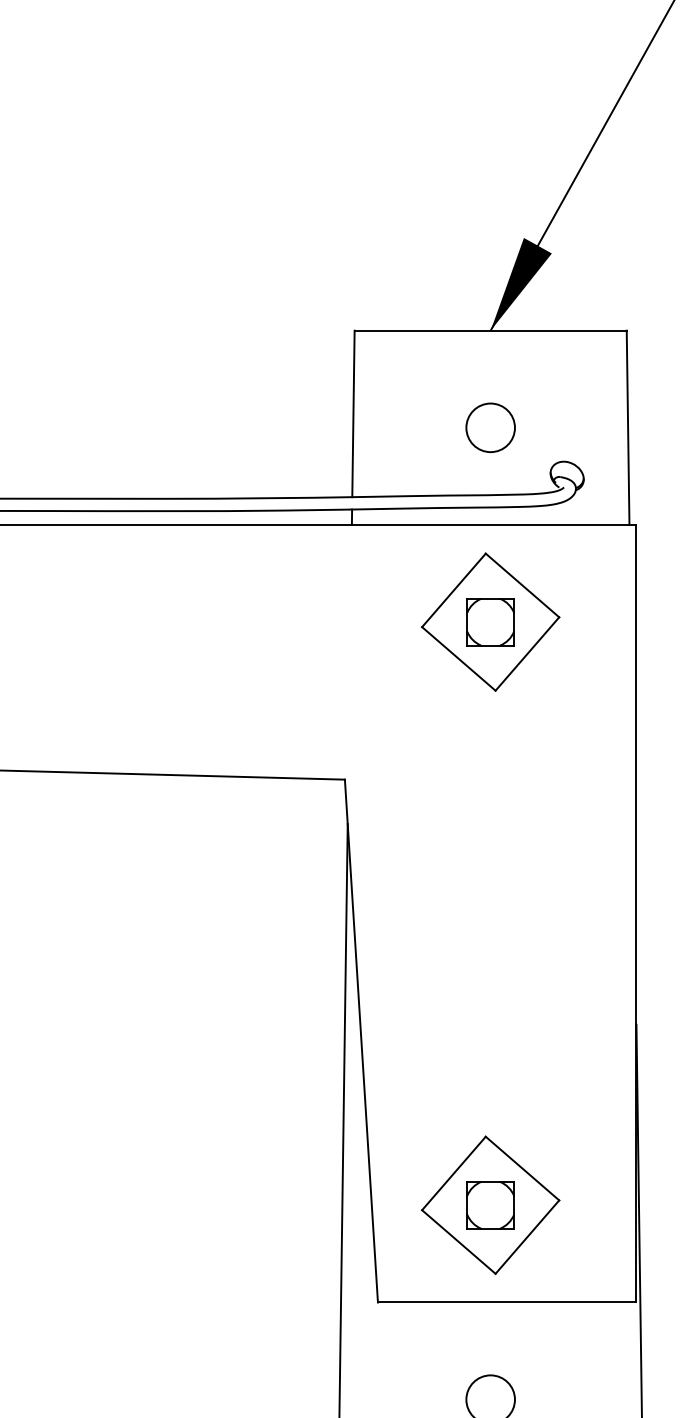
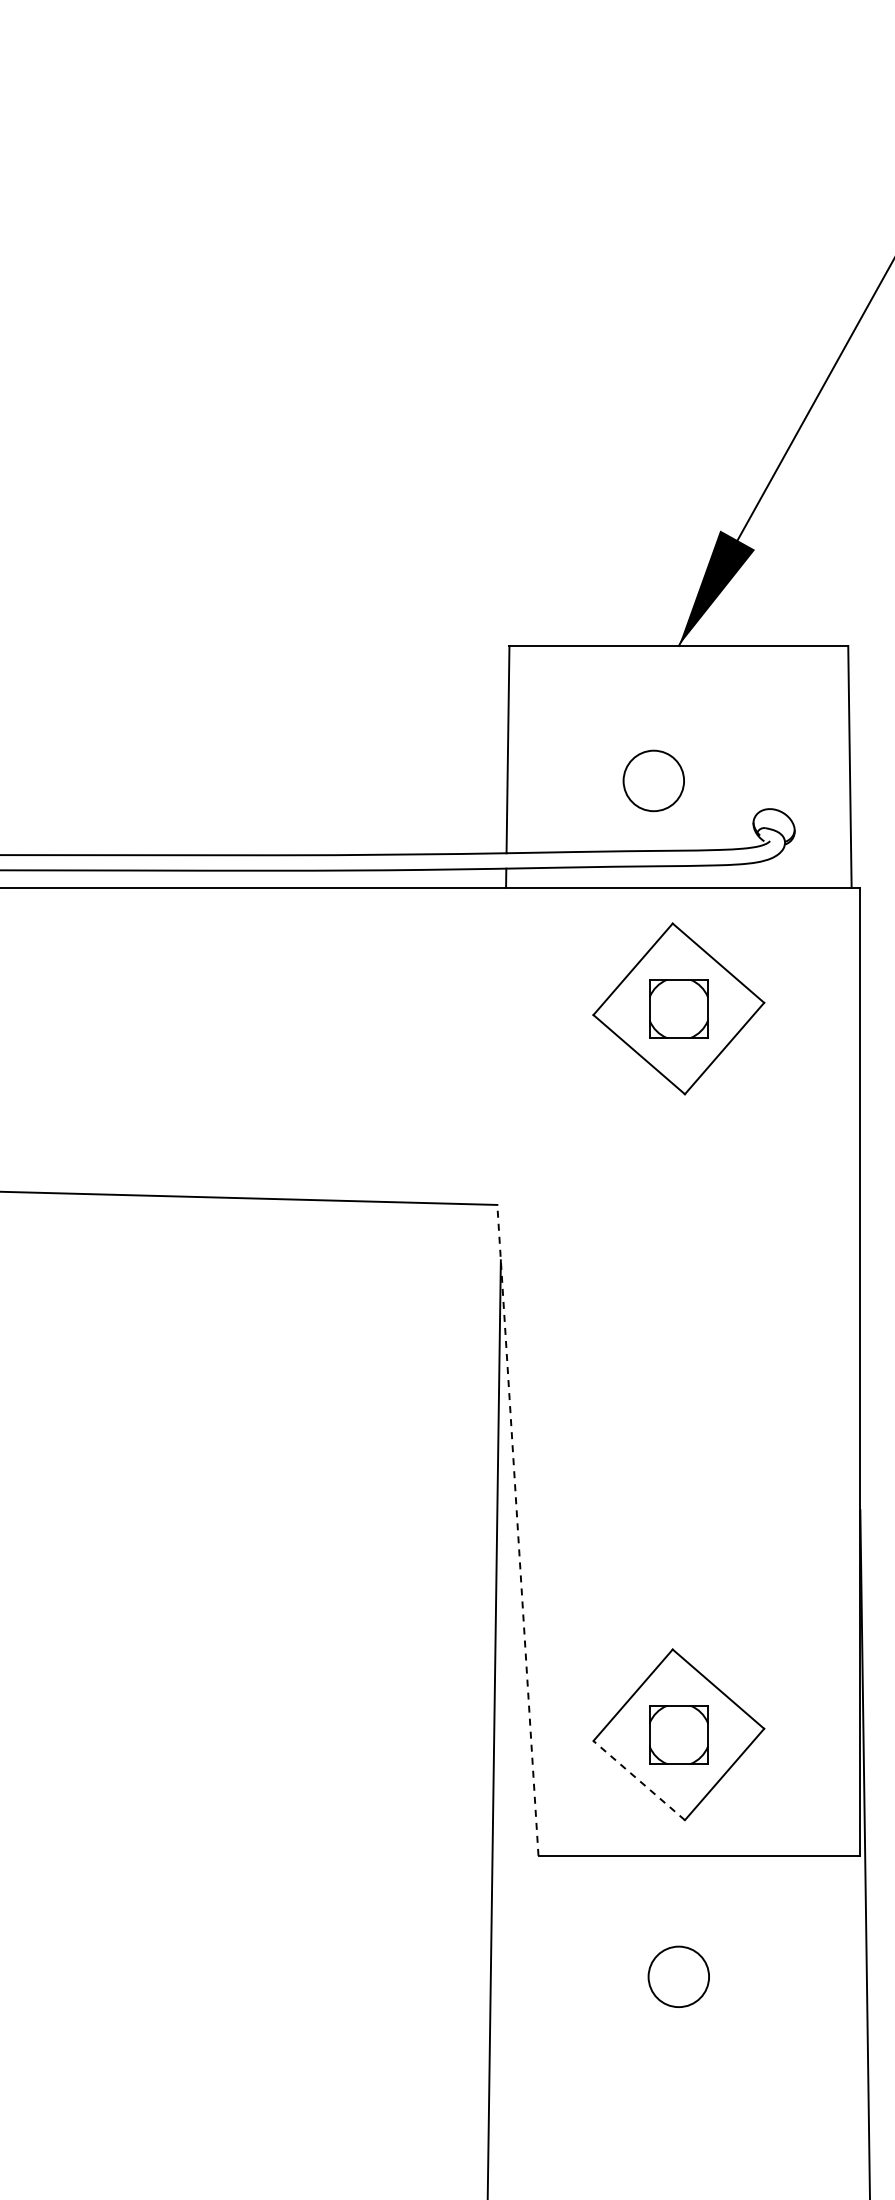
circle: (490, 427) -> (653, 780), moved
line: (361, 1040) -> (517, 1529), solid -> dashed
line: (458, 1241) -> (638, 1780), solid -> dashed

